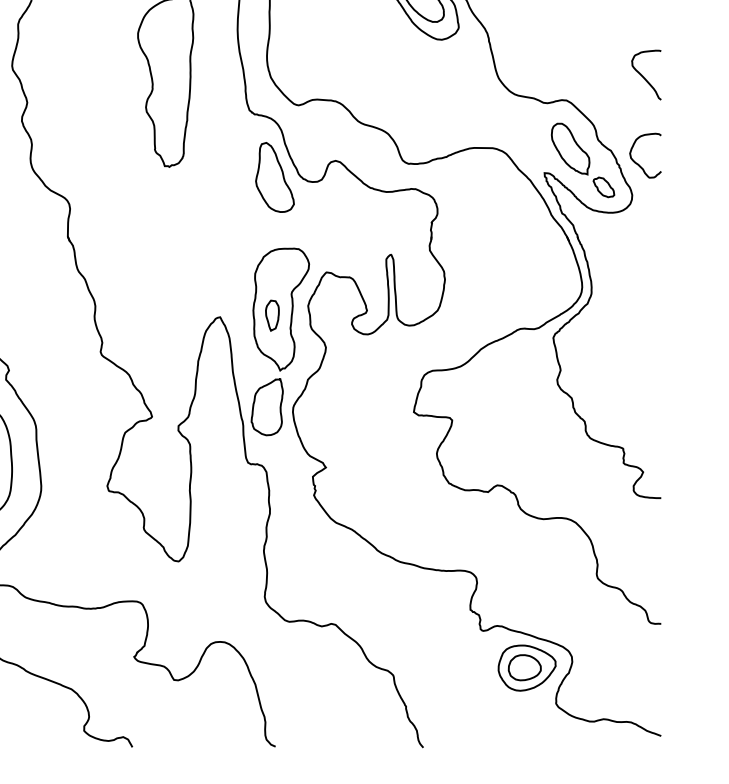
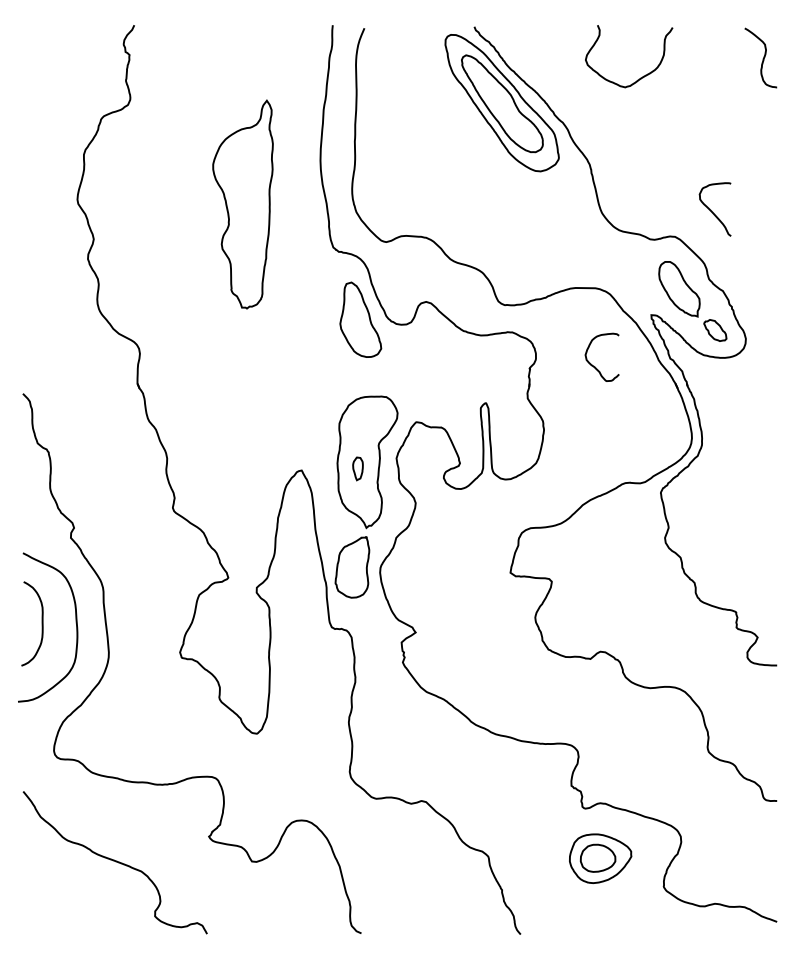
curve: (643, 76) -> (712, 211), moved
curve: (639, 164) -> (595, 366), moved
part: (271, 315) -> (357, 468), size x0.7
part: (527, 667) -> (600, 858), moved

